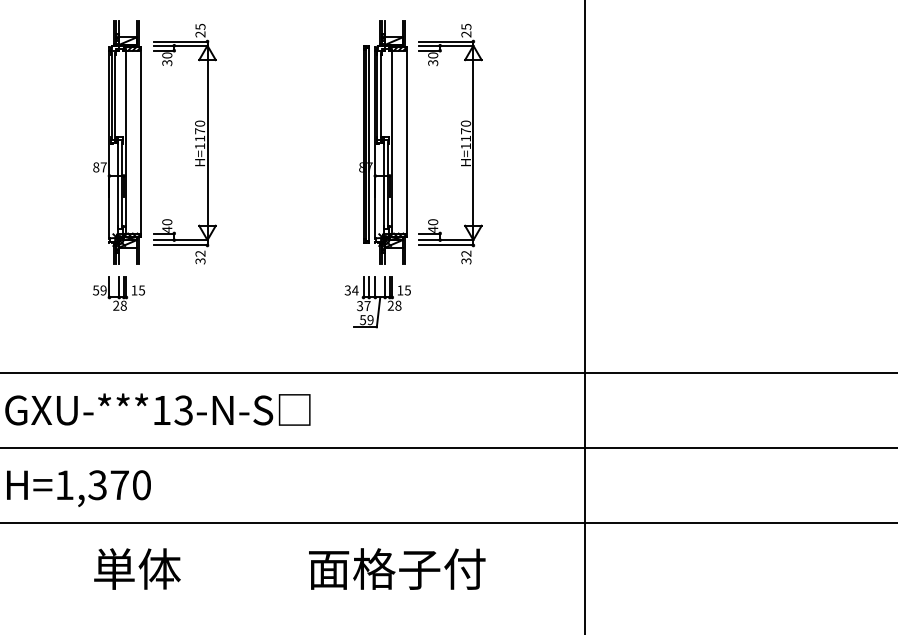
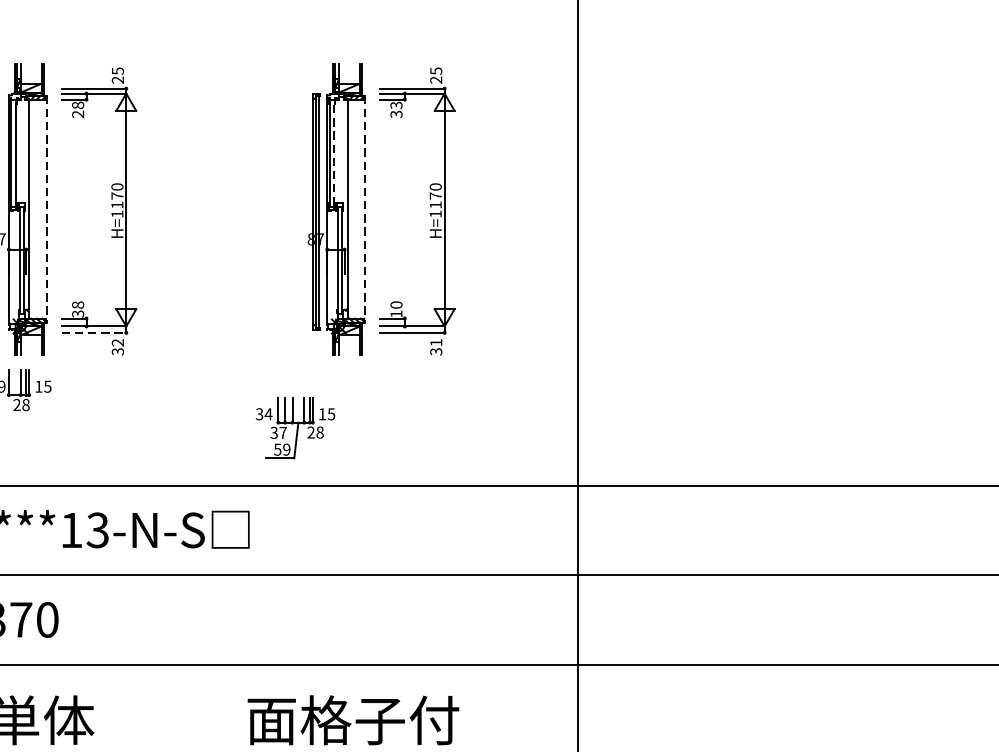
text: (433, 55) -> (396, 105), 30 -> 33
text: (167, 58) -> (78, 108), 30 -> 28
line: (381, 95) -> (334, 153), solid -> dashed
line: (141, 142) -> (47, 209), solid -> dashed
line: (406, 142) -> (364, 209), solid -> dashed
text: (167, 225) -> (78, 308), 40 -> 38
text: (433, 229) -> (396, 313), 40 -> 10
line: (181, 245) -> (95, 332), solid -> dashed
text: (466, 253) -> (436, 342), 32 -> 31
part: (377, 302) -> (295, 428), moved

